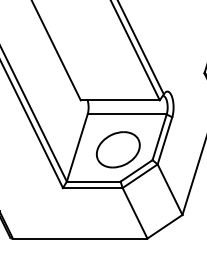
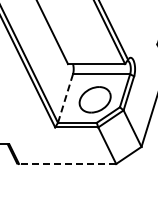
line: (77, 147) -> (65, 98), solid -> dashed
line: (80, 237) -> (67, 163), solid -> dashed

